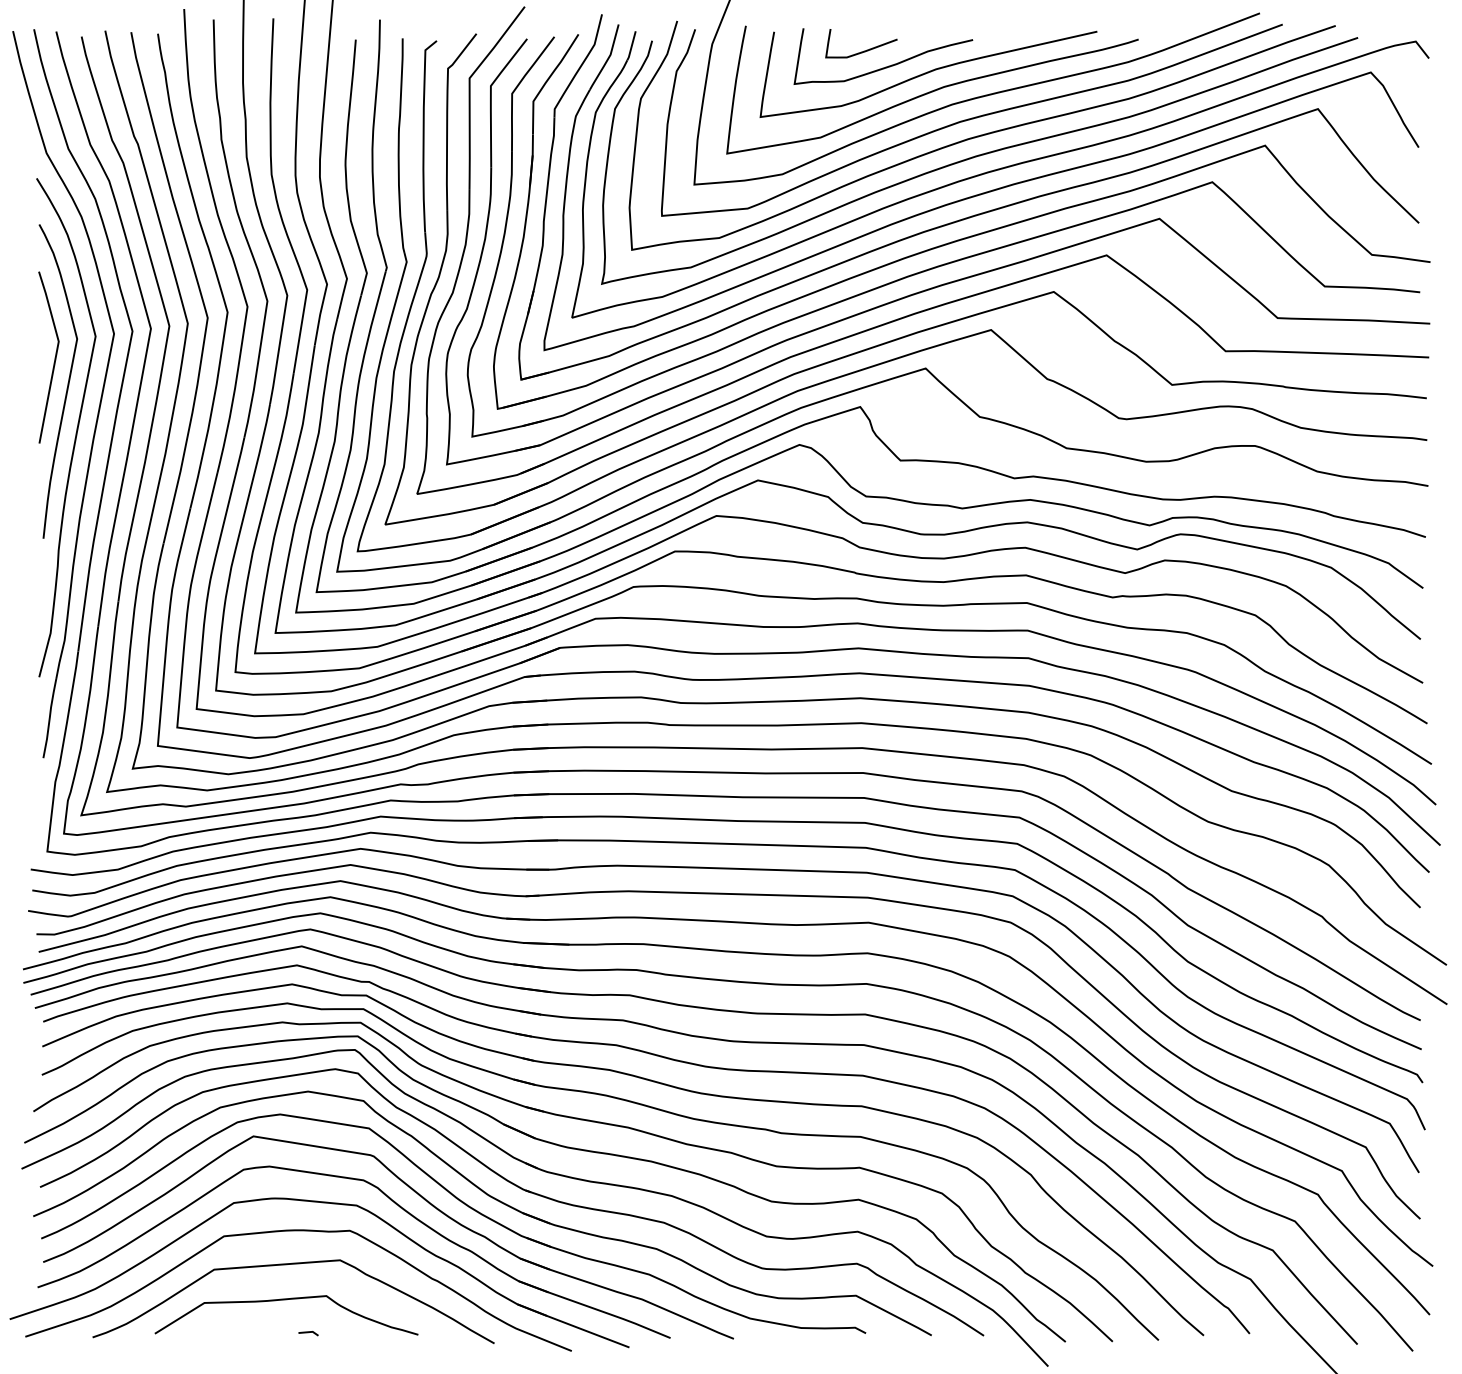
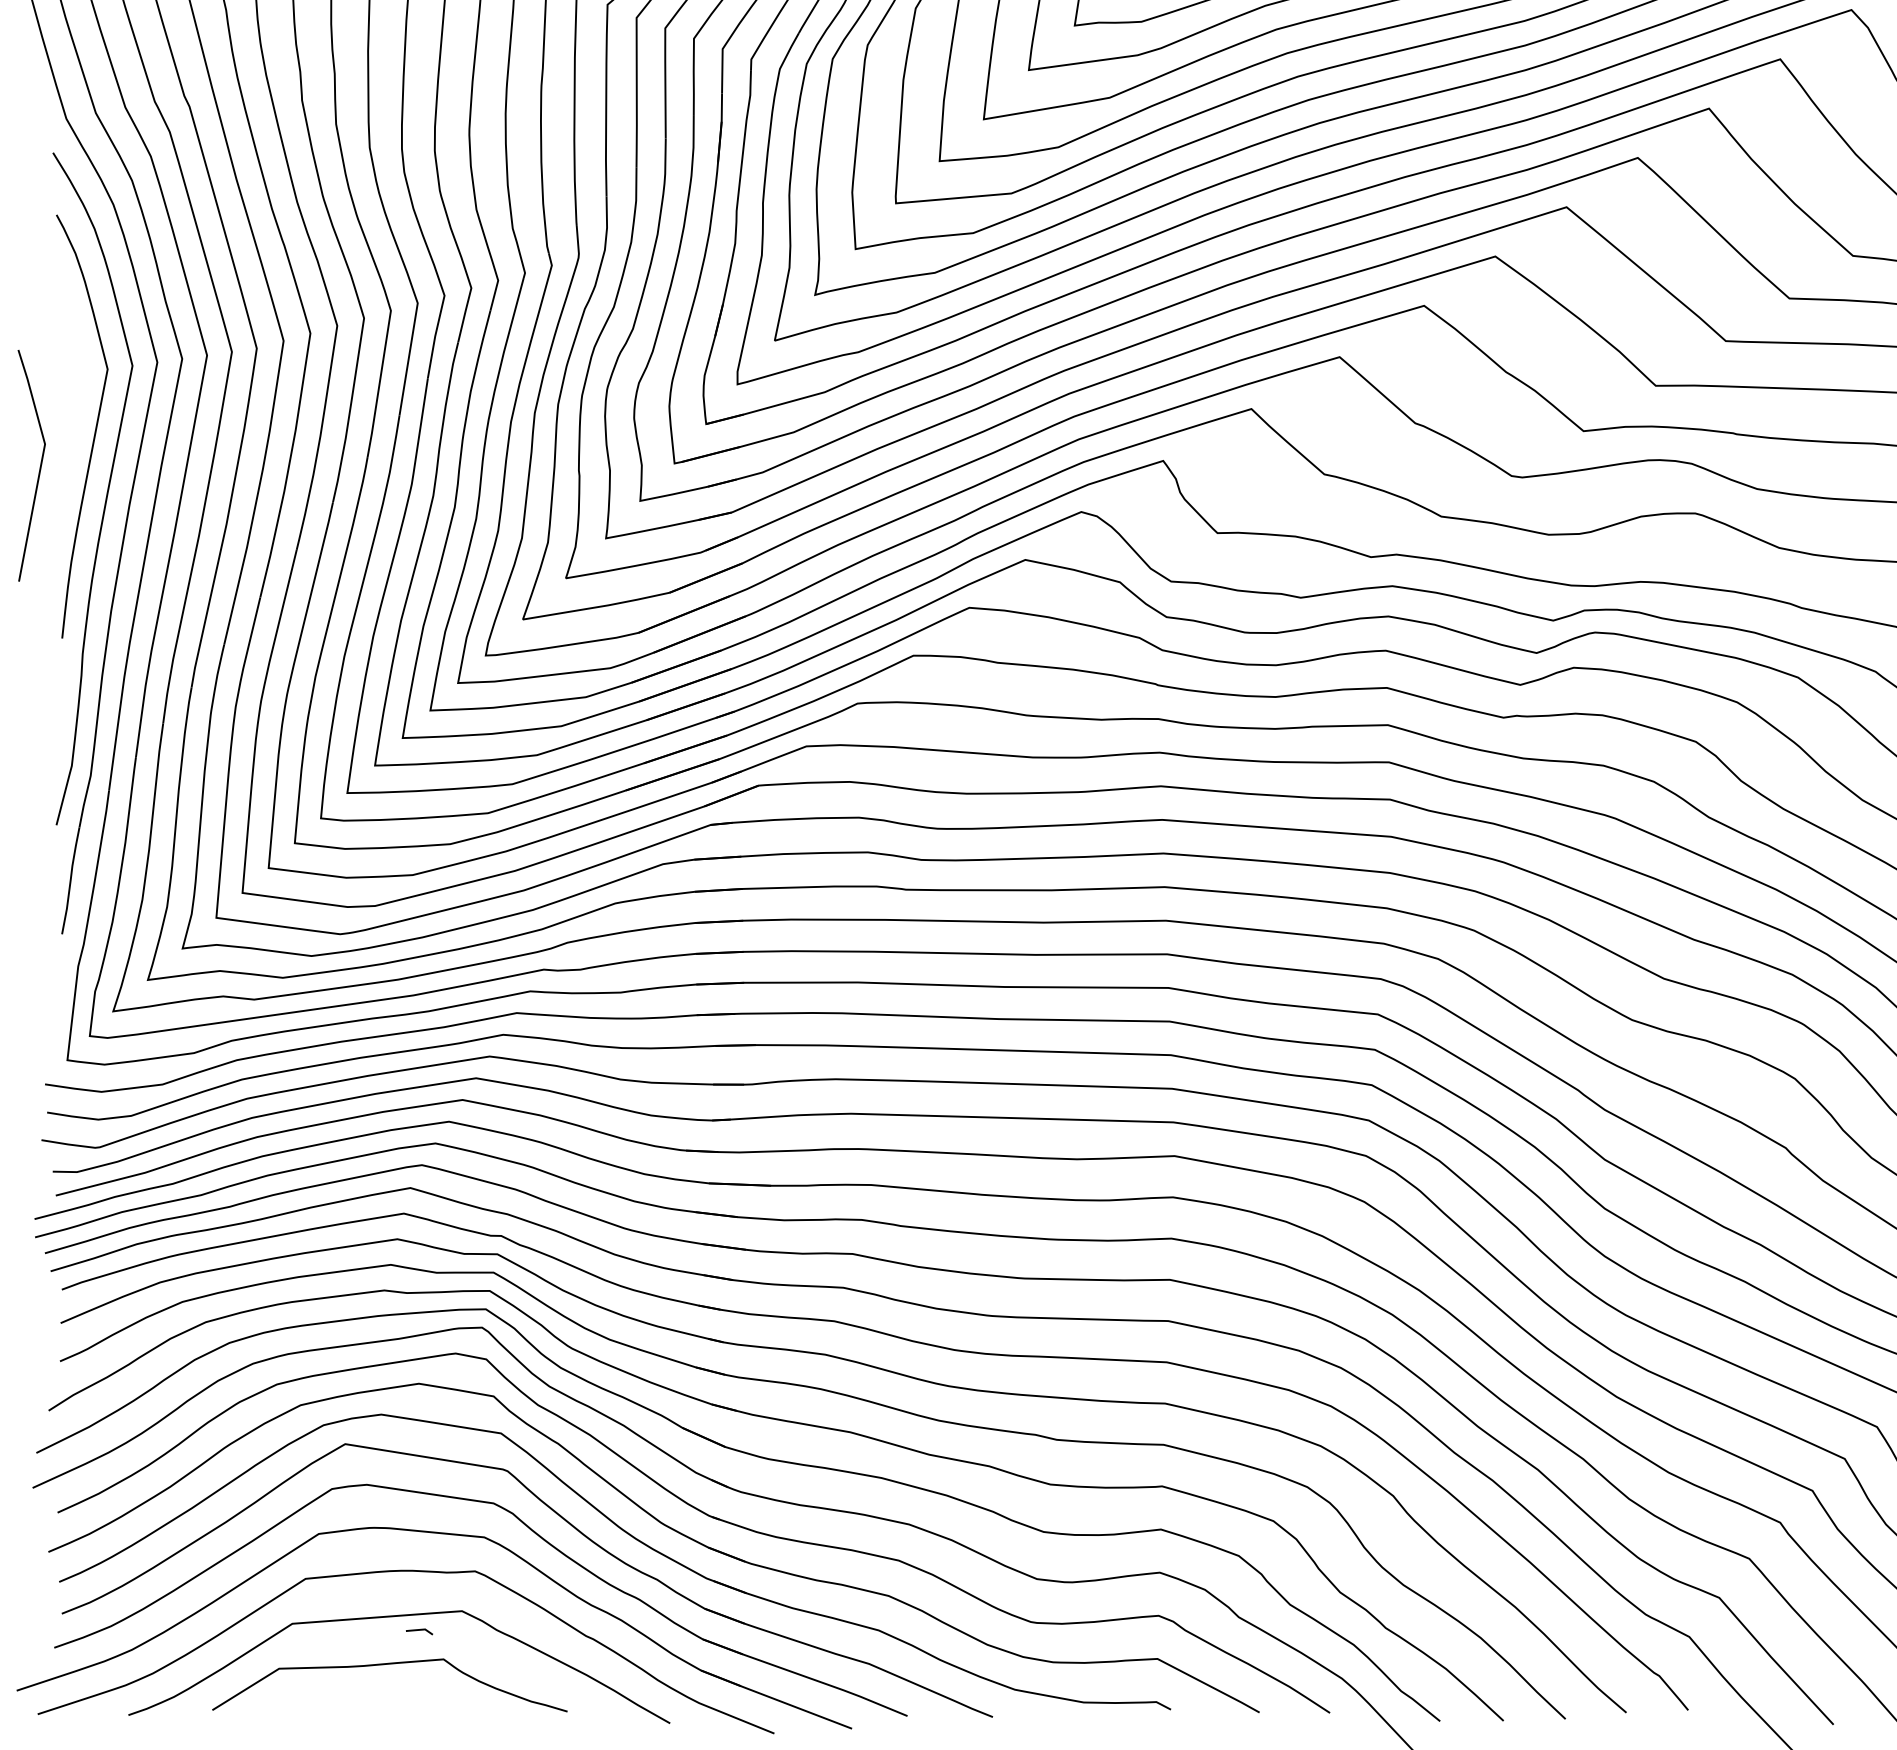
line: (54, 357) -> (39, 465), moved
line: (308, 1333) -> (419, 1631), moved

